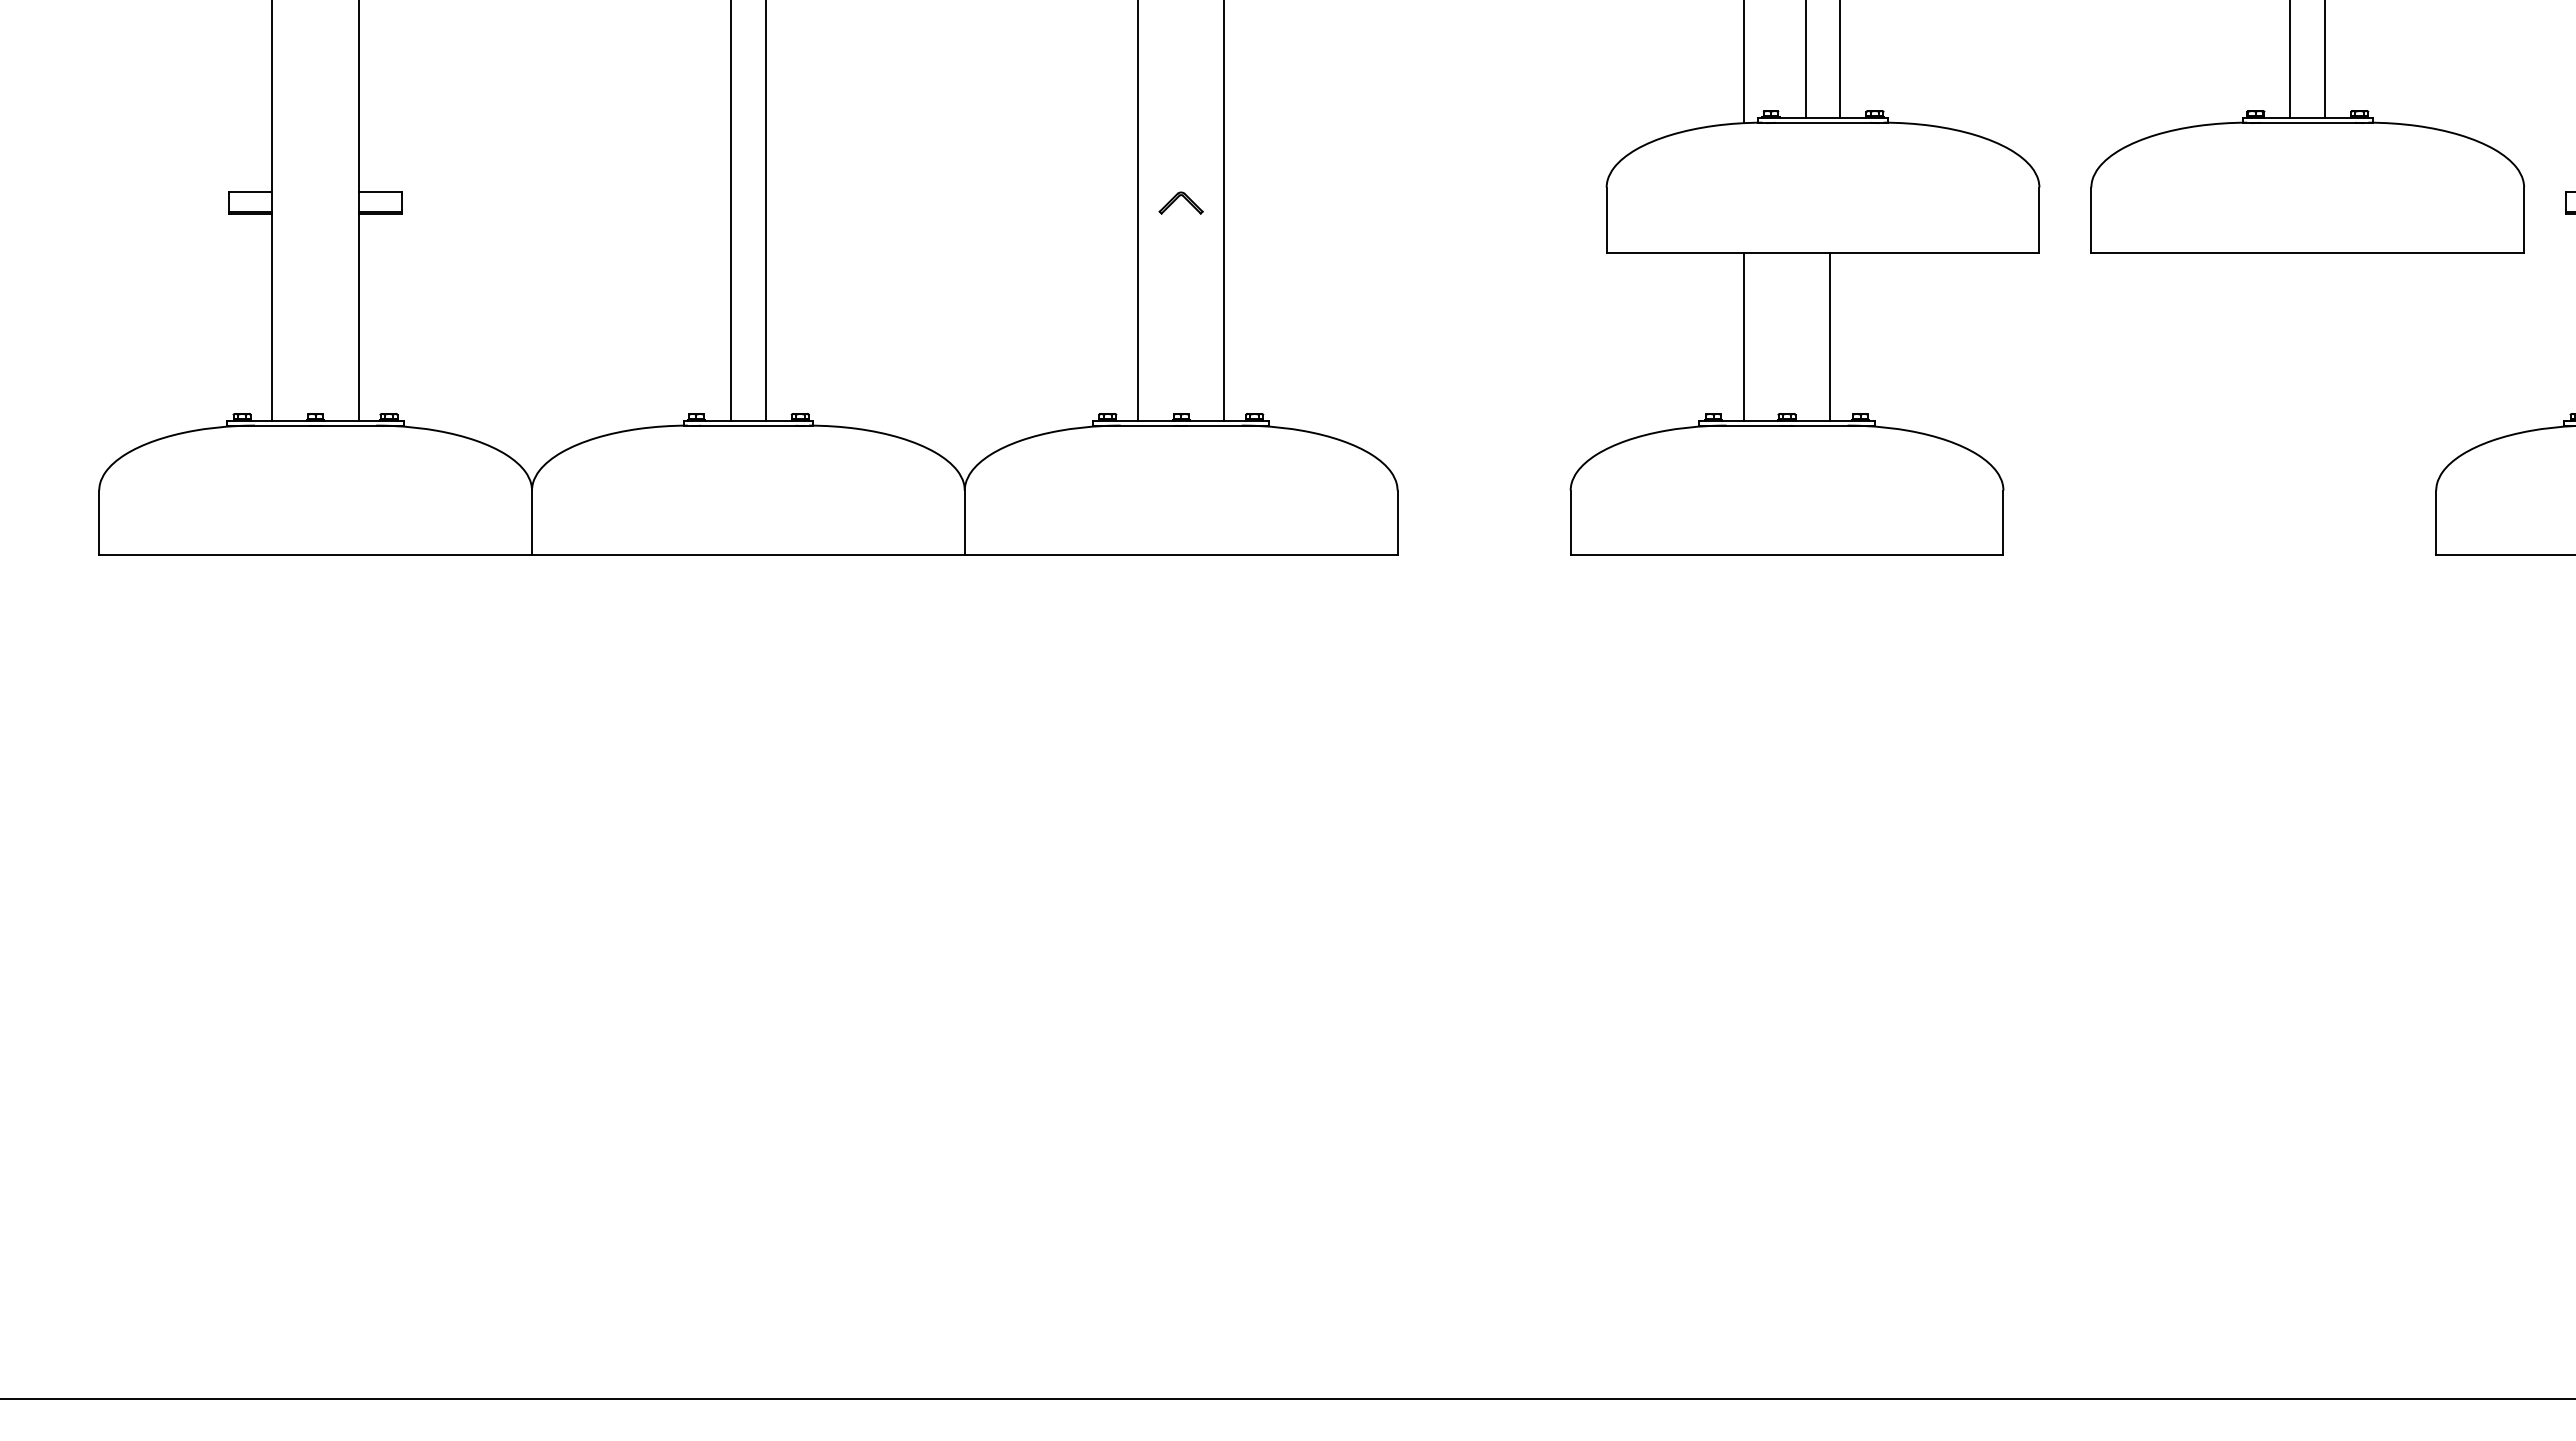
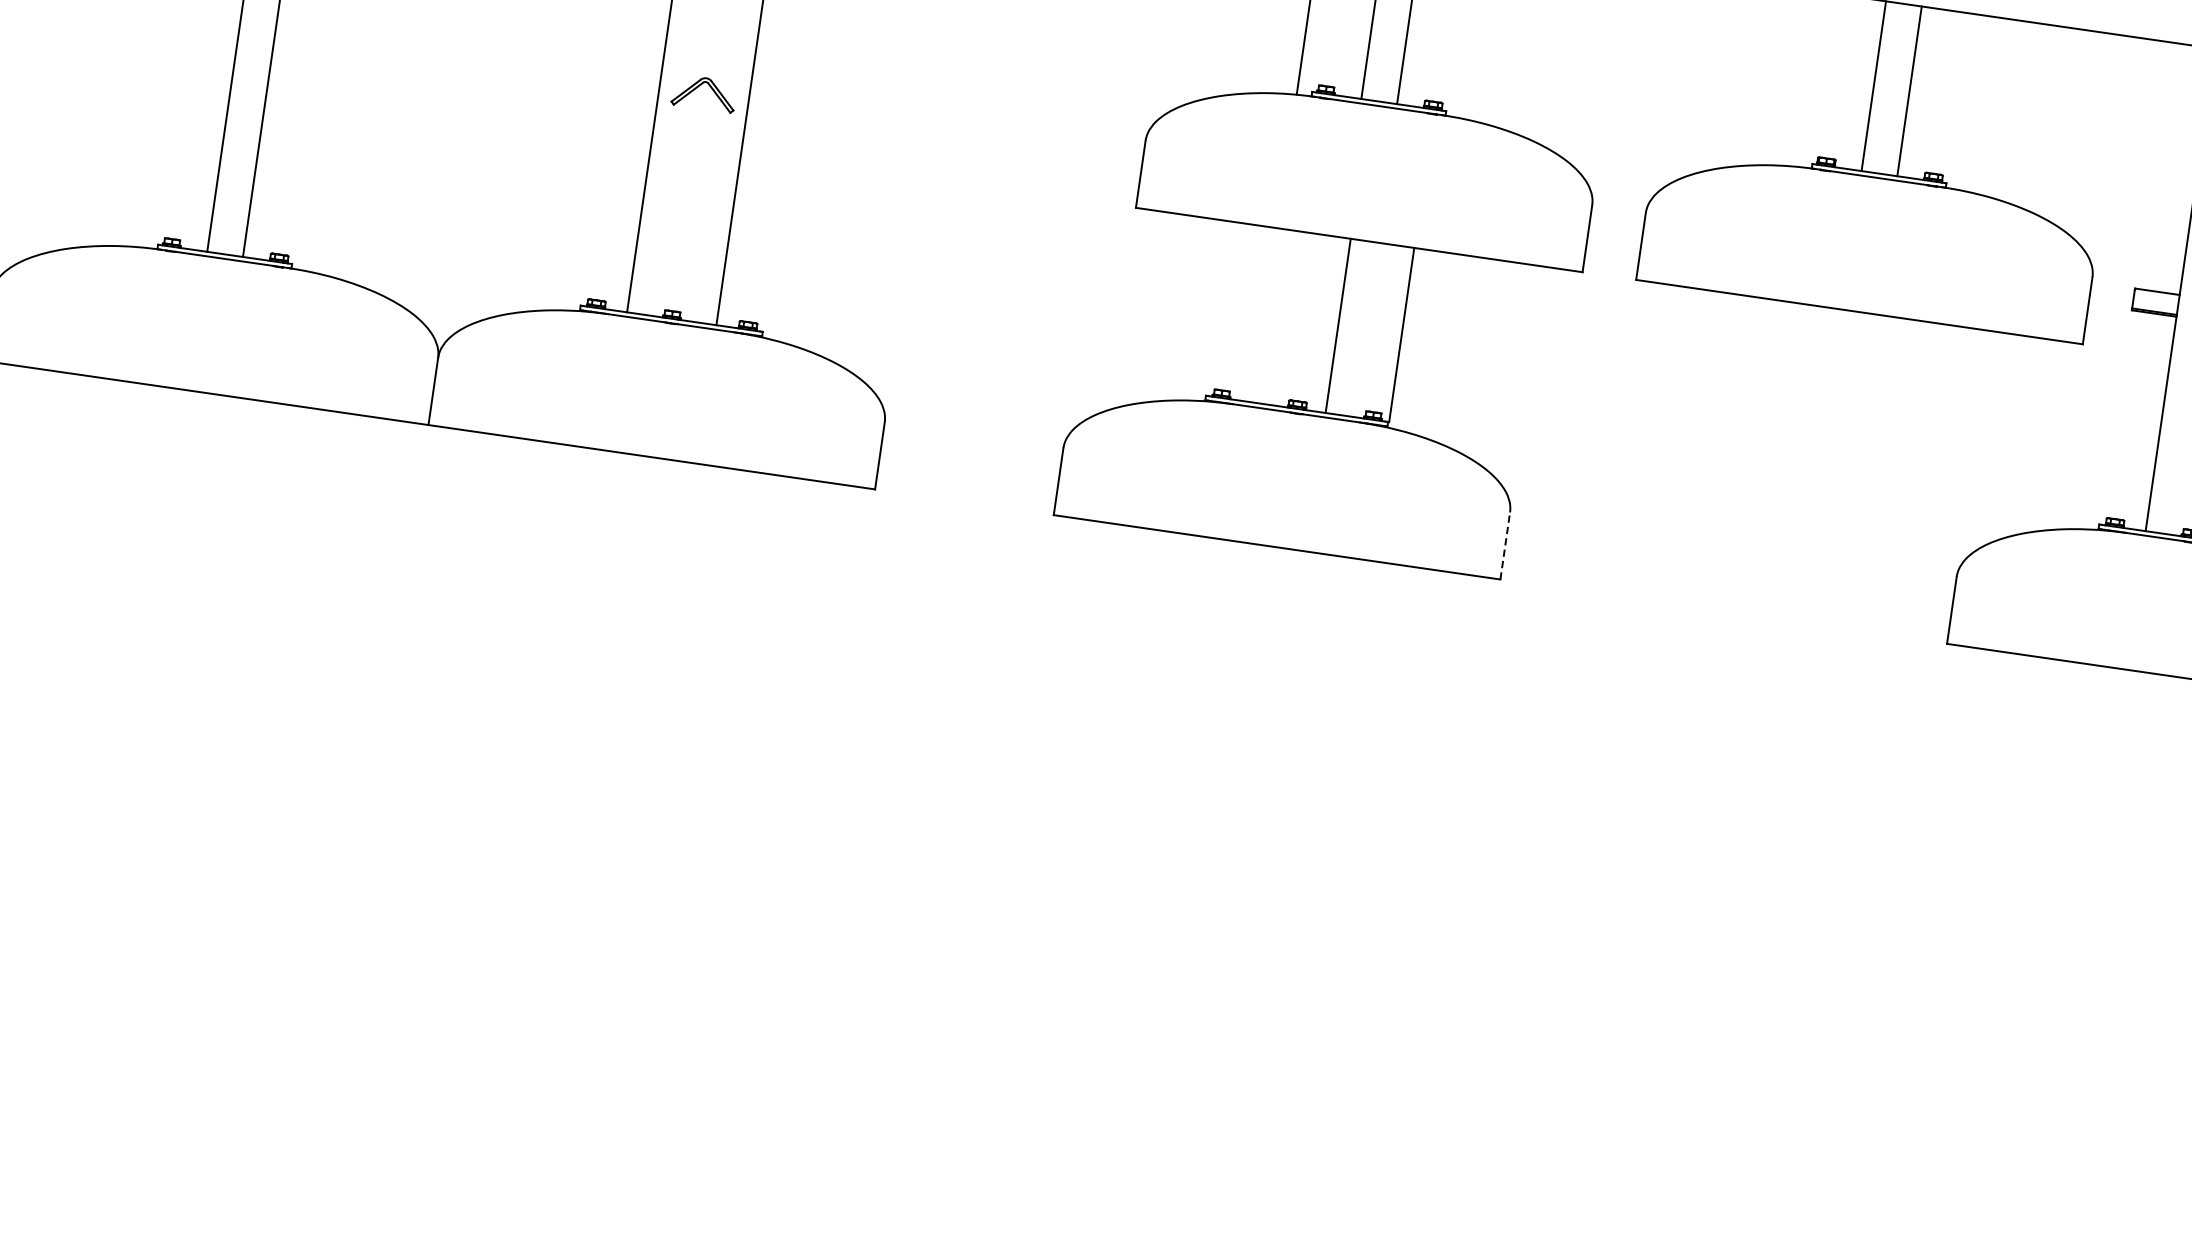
part: (1180, 202) -> (703, 92), size x1.4
line: (1743, 336) -> (1337, 325), moved
line: (1830, 336) -> (1401, 334), moved
line: (2003, 522) -> (1505, 545), solid -> dashed

